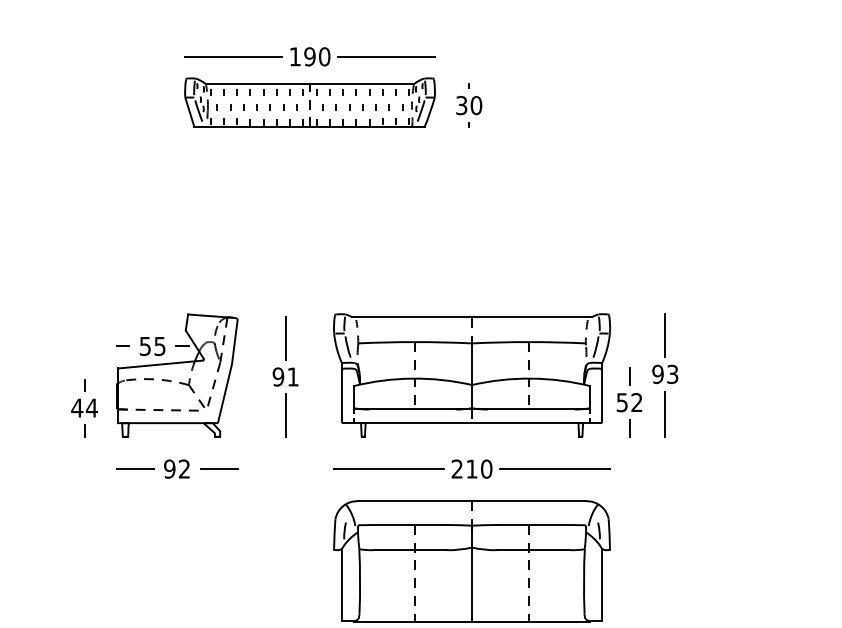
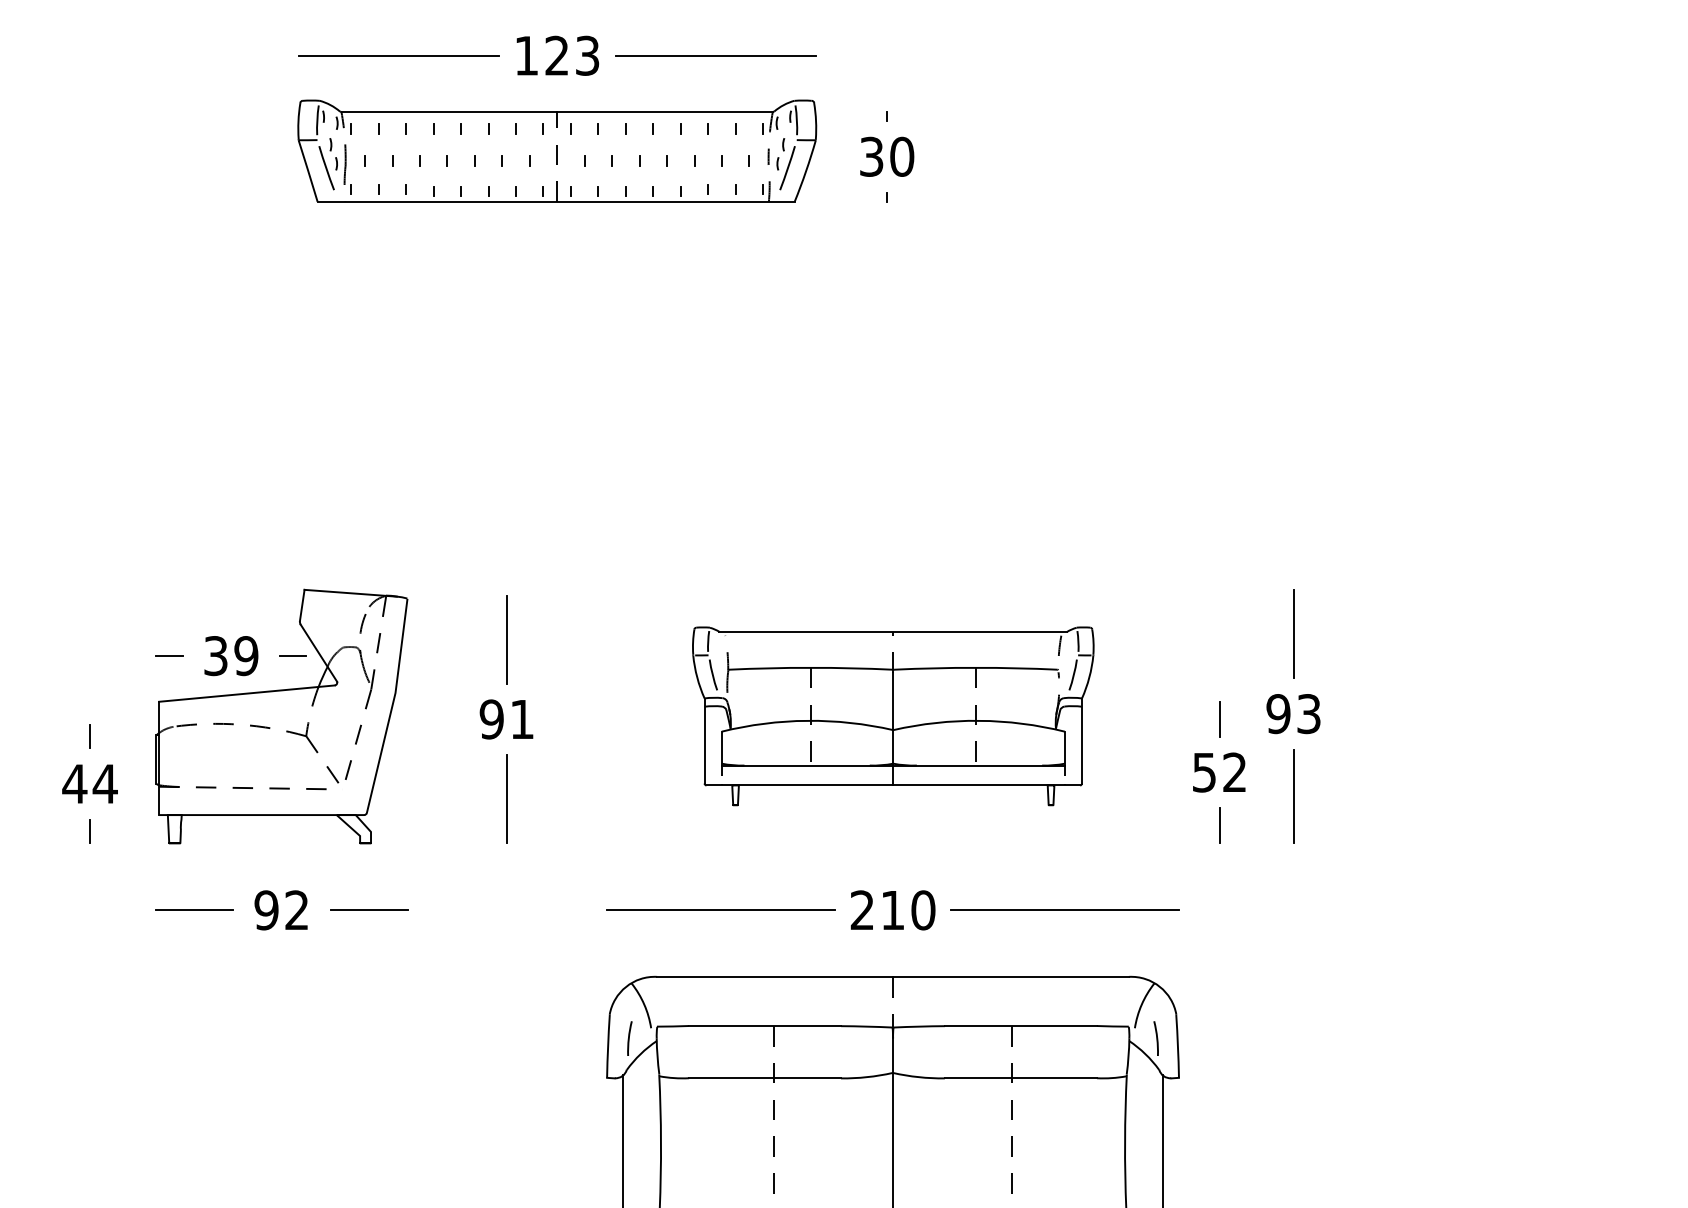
text: (317, 56) -> (572, 55), 190 -> 123
text: (152, 345) -> (230, 654), 55 -> 39
part: (472, 375) -> (893, 716), size x0.7

